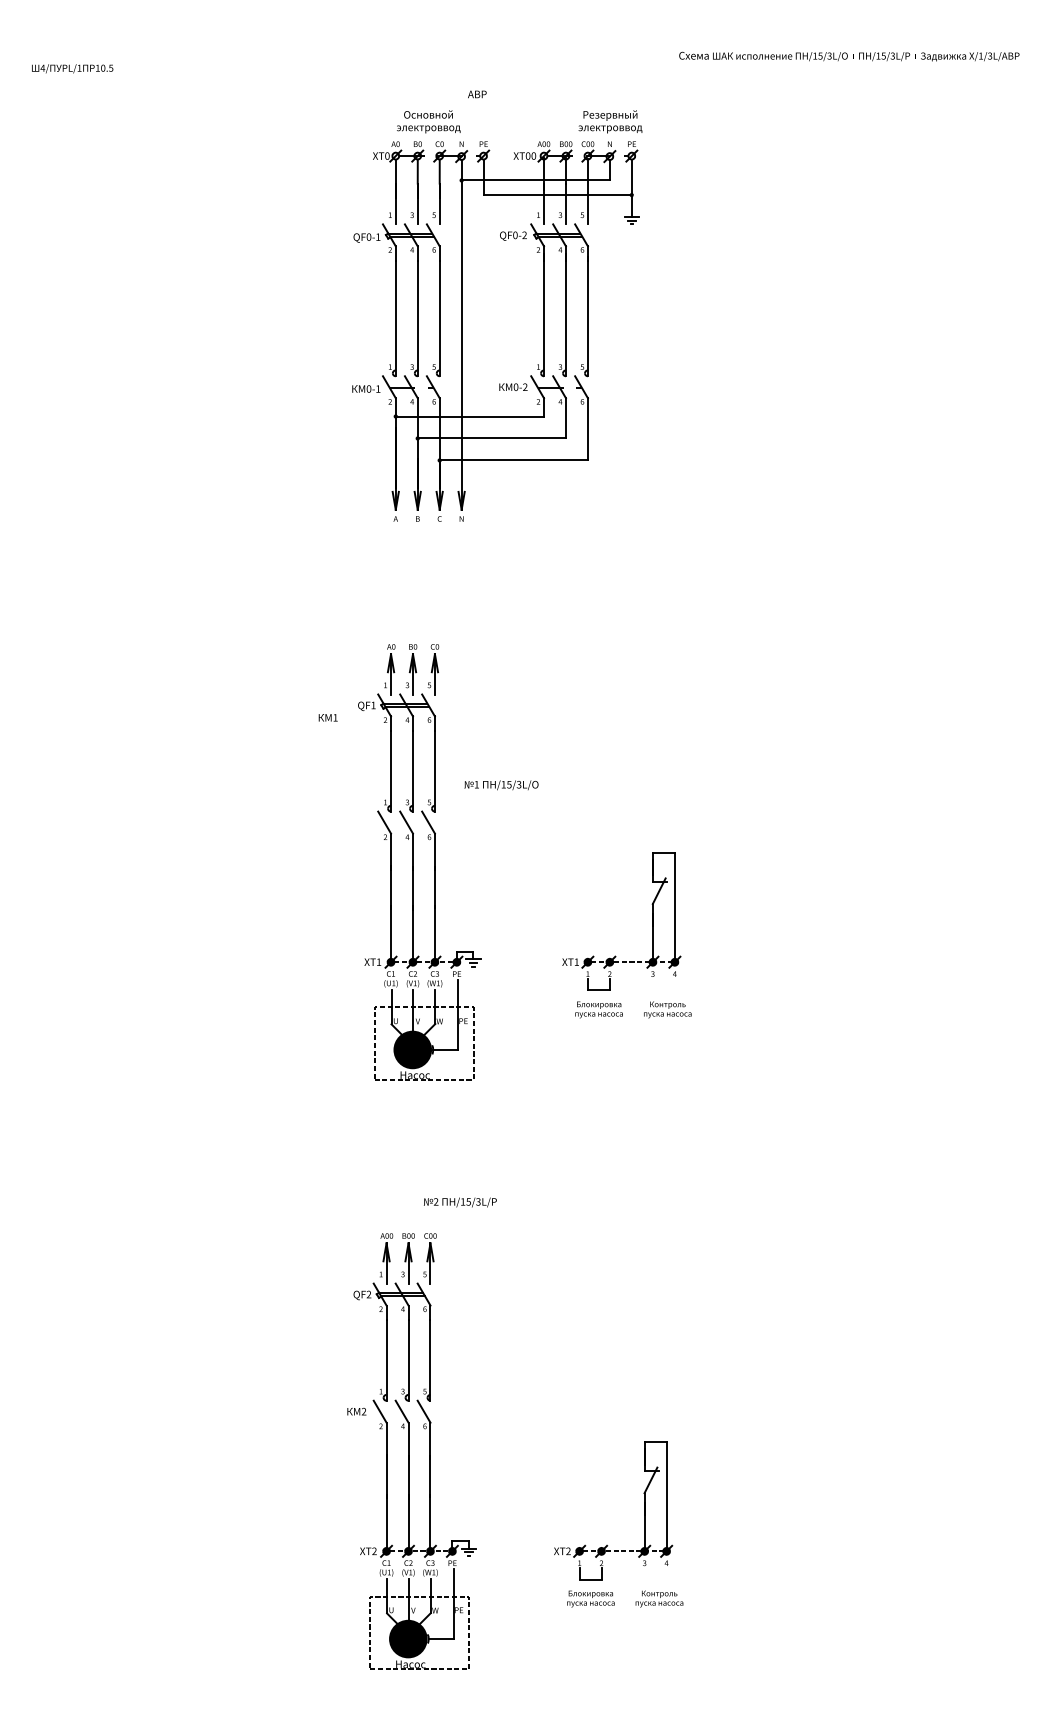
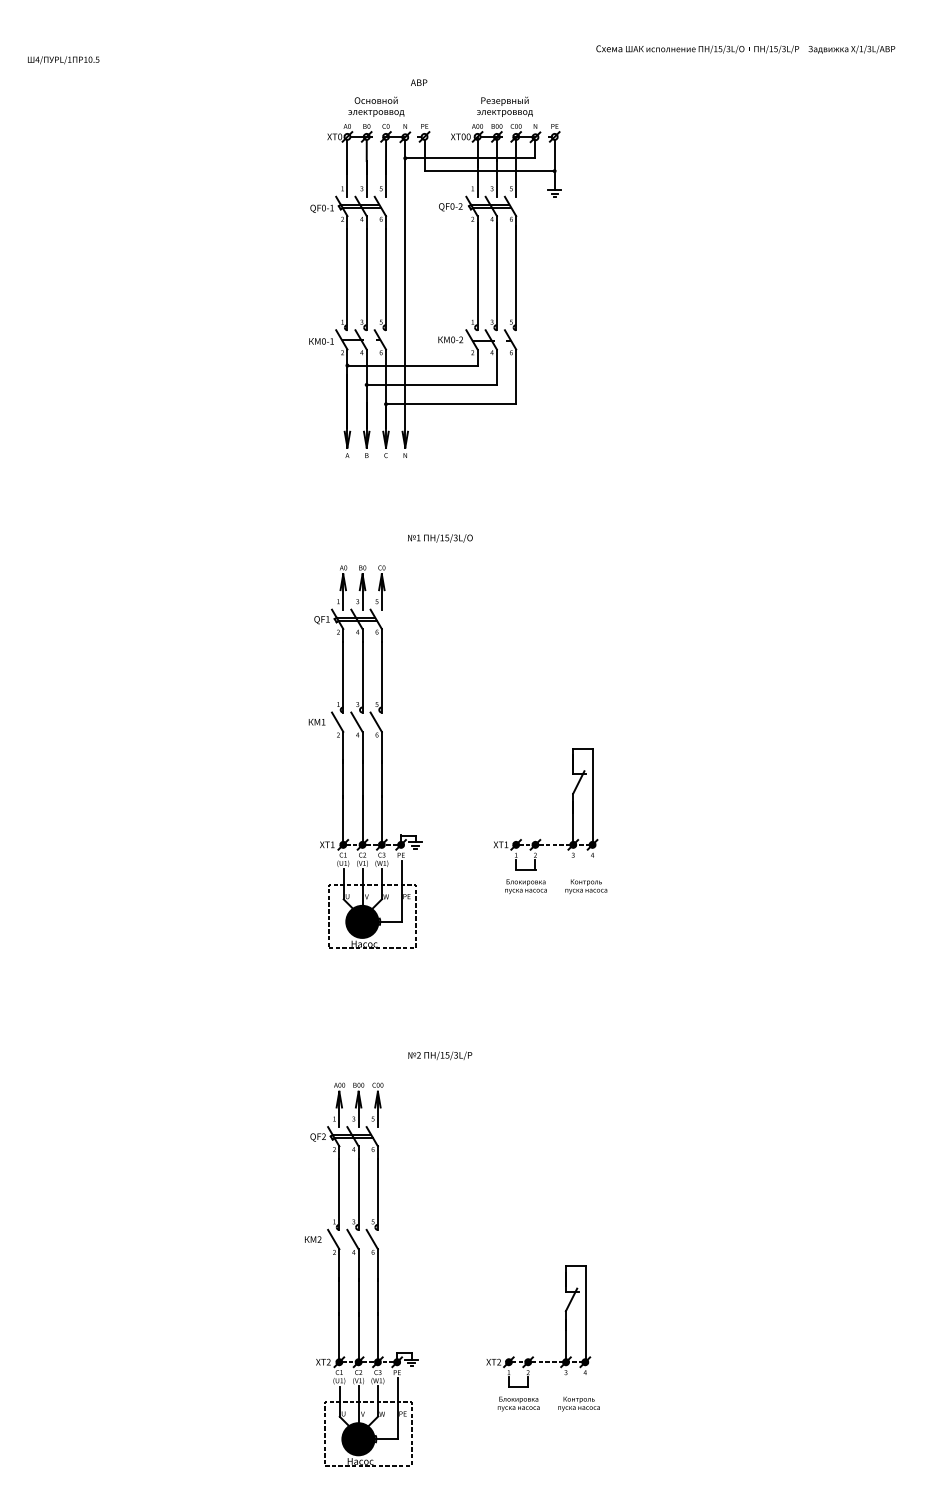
text: (609, 121) -> (504, 106), moved
text: (327, 718) -> (316, 722), moved
text: (501, 785) -> (440, 538), moved
text: (460, 1202) -> (440, 1055), moved

